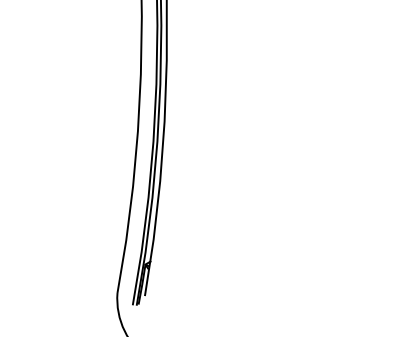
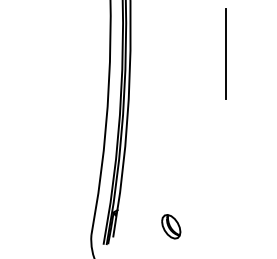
line: (287, 64) -> (226, 53), added
part: (217, 282) -> (170, 226), added

